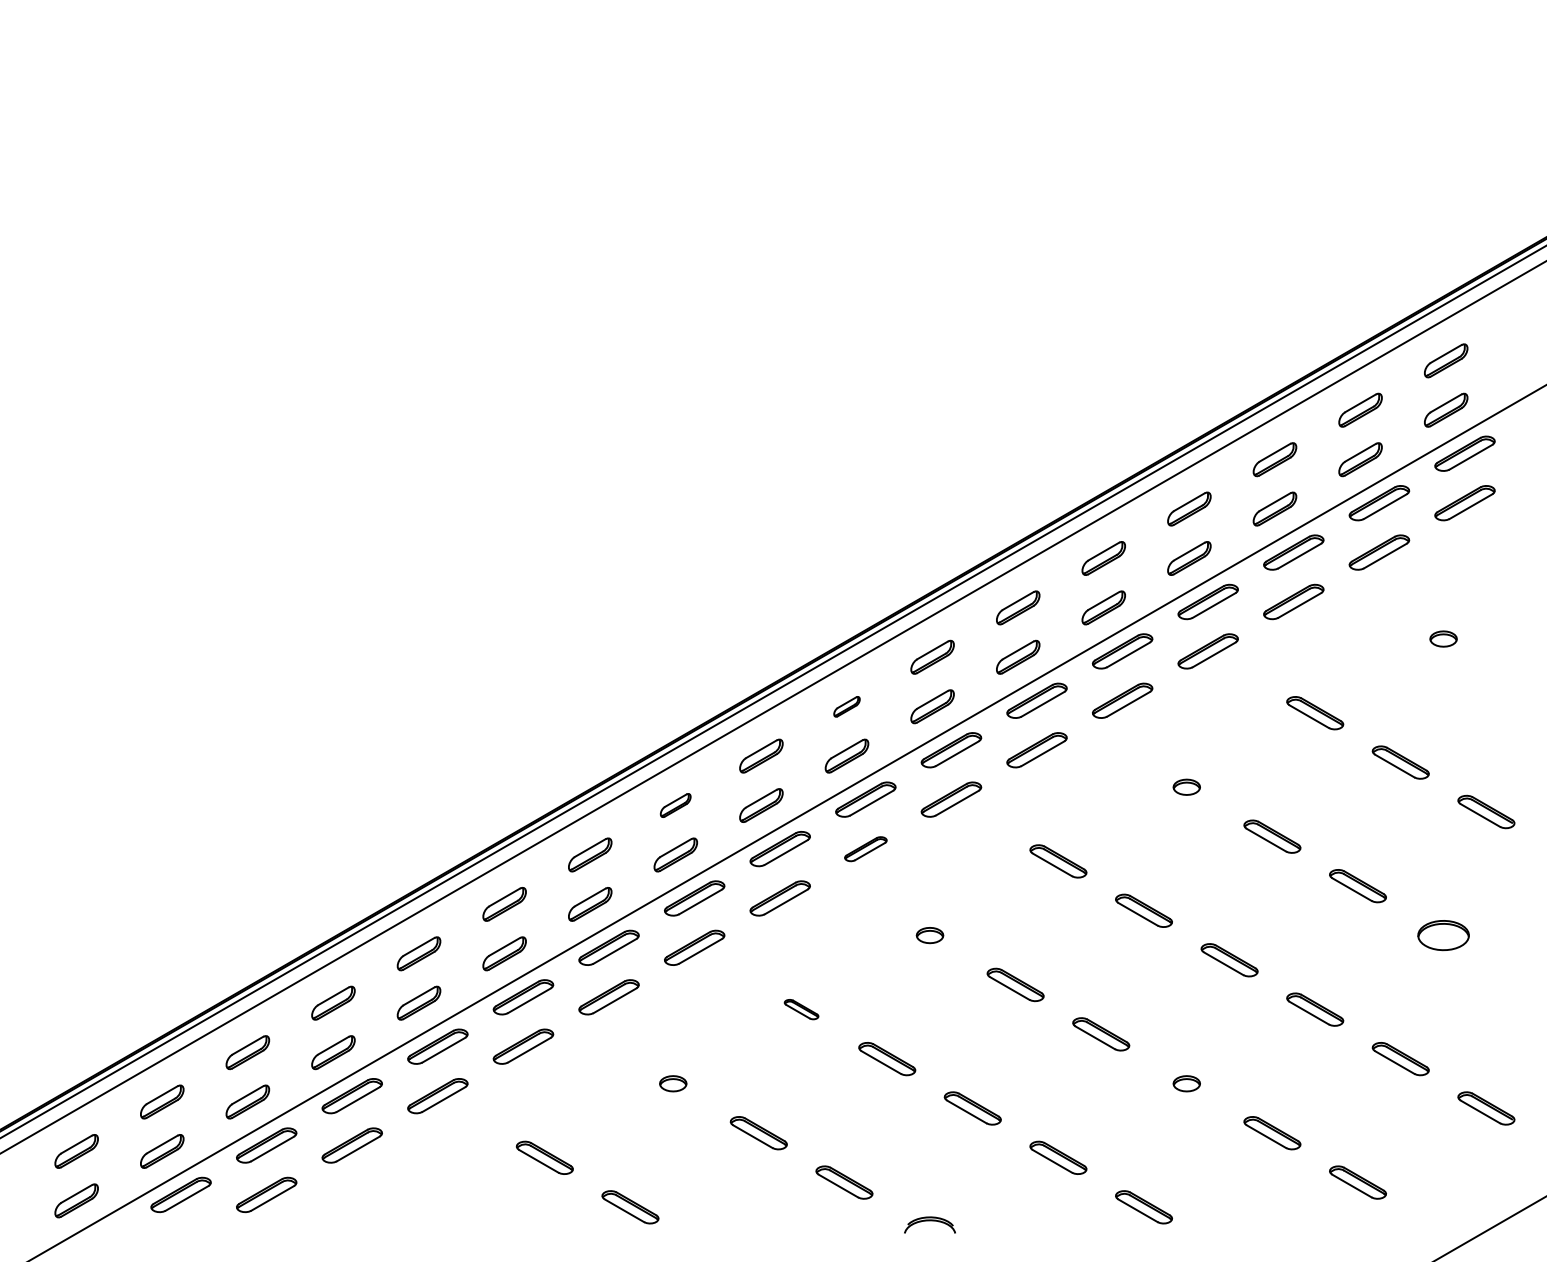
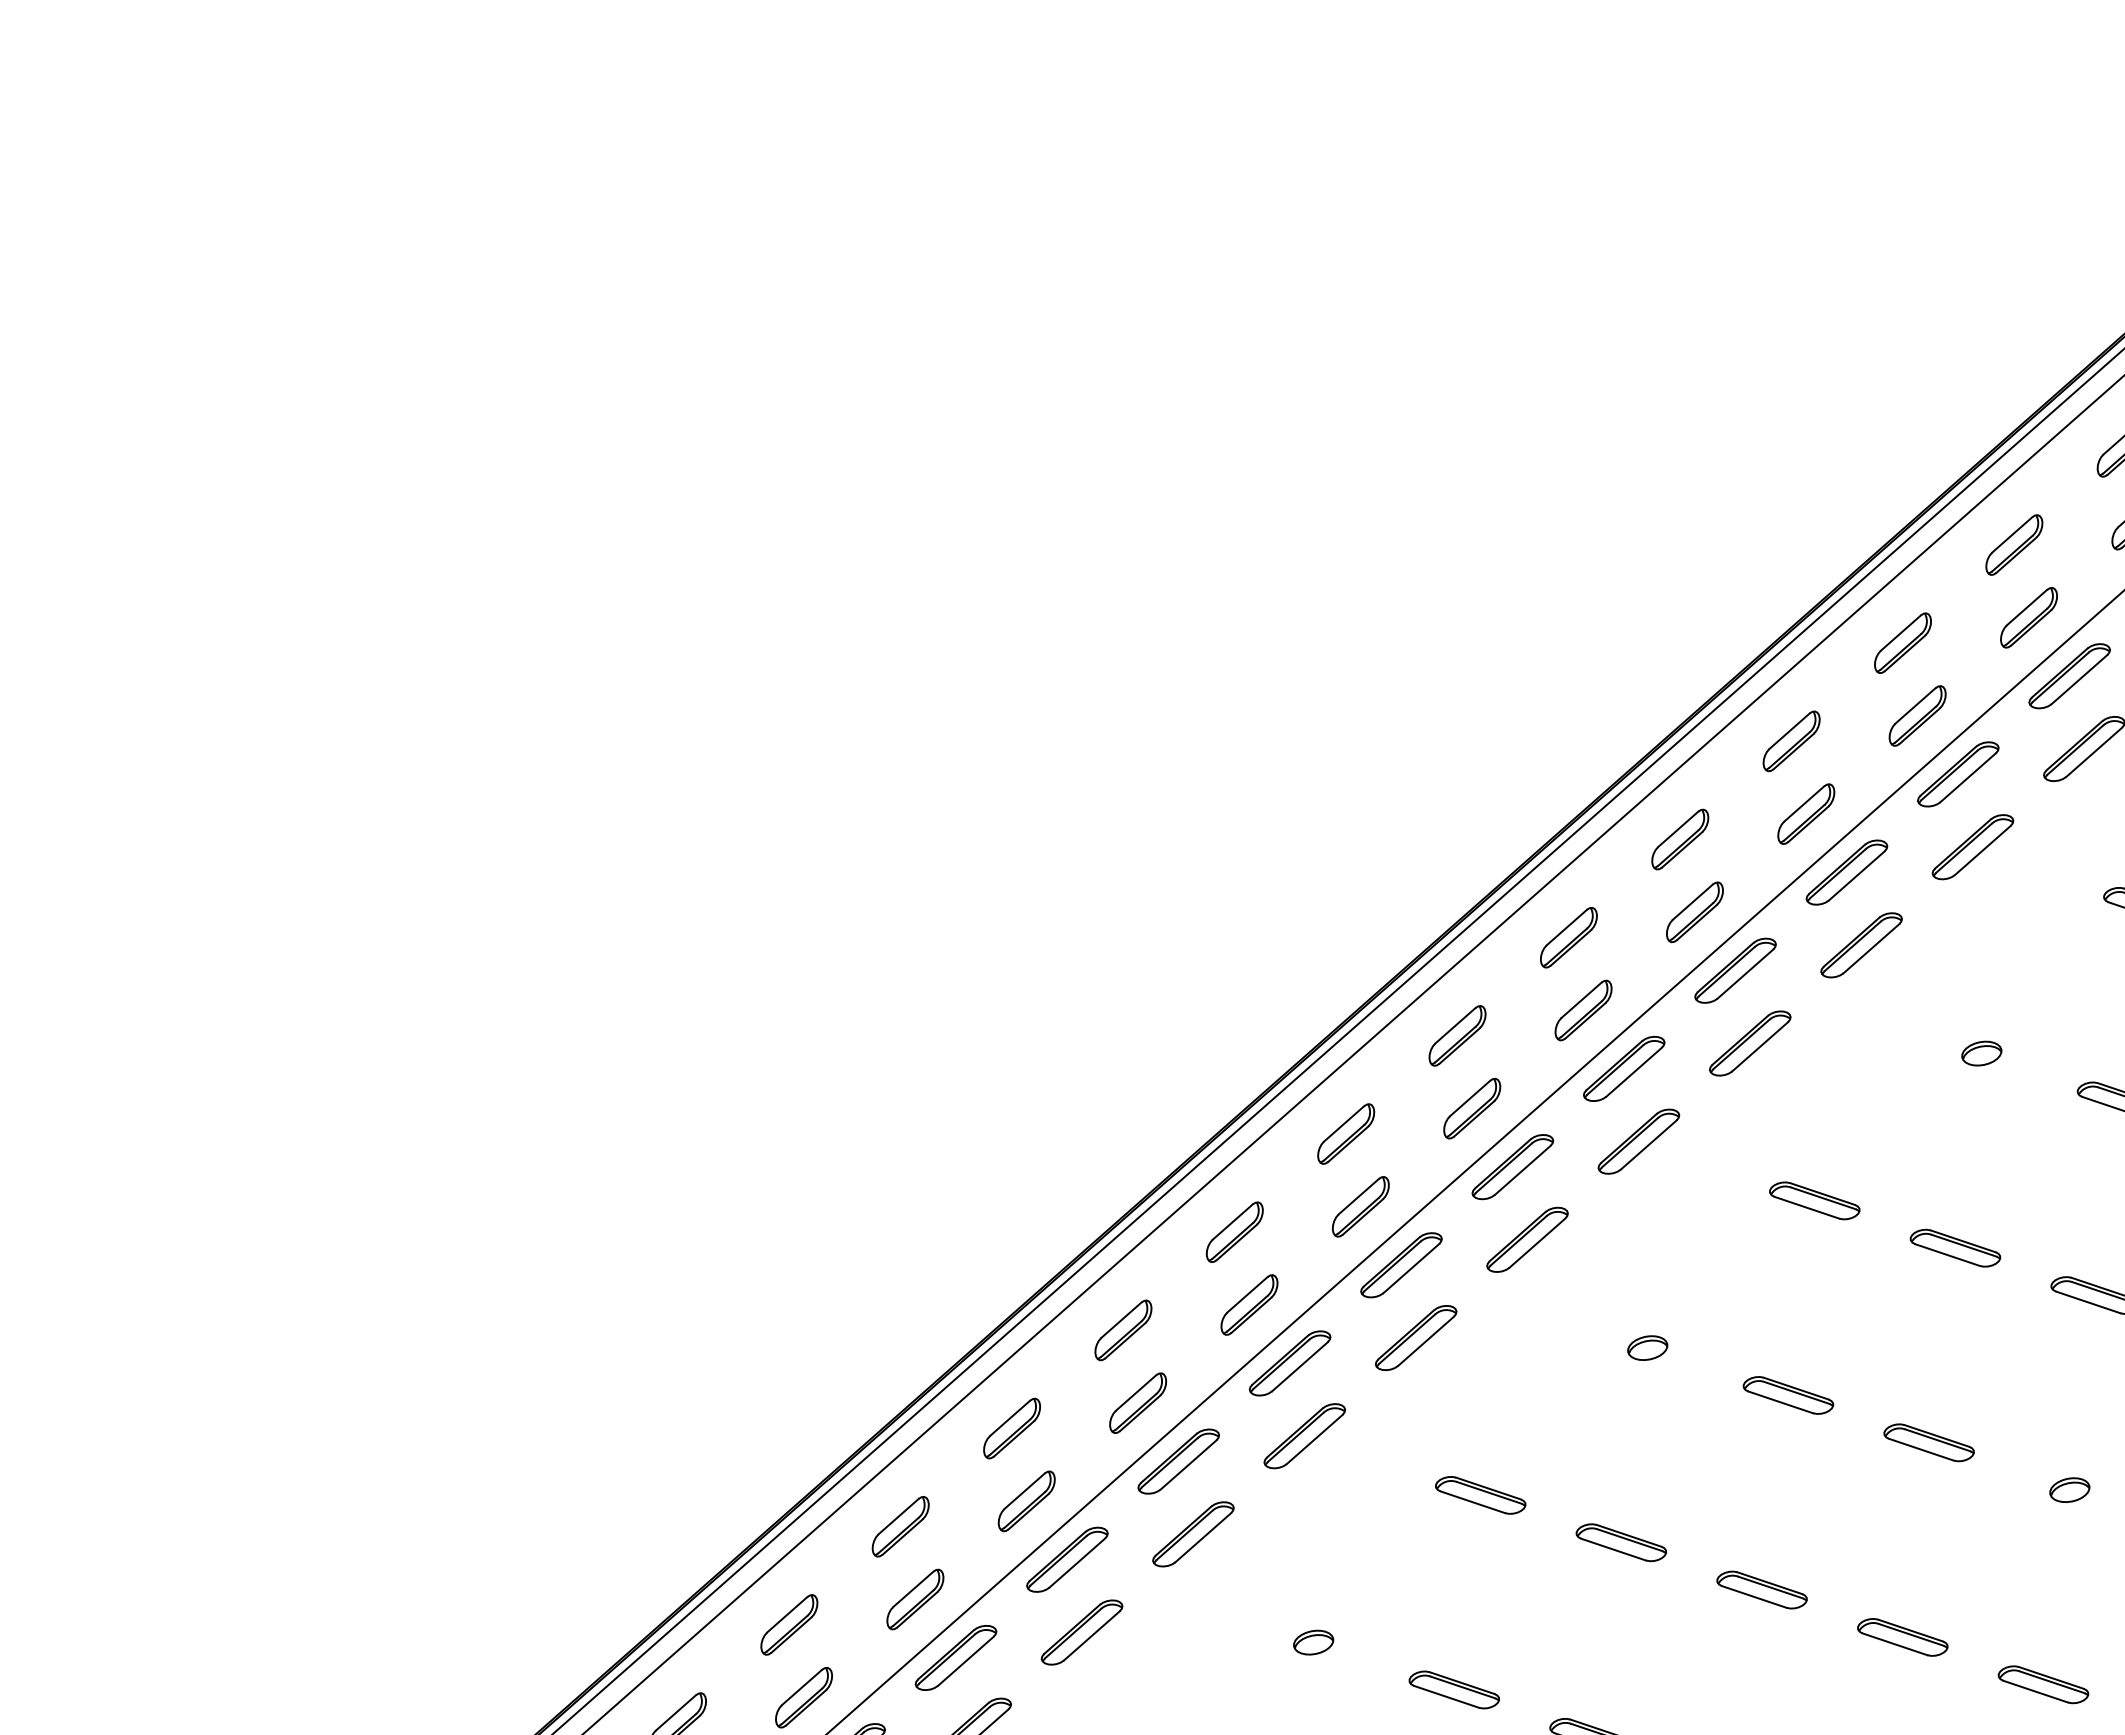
part: (846, 706) -> (1456, 1035), size x1.67
part: (675, 805) -> (1234, 1232), size x1.43
part: (865, 849) -> (1527, 1240), size x1.43
part: (801, 1009) -> (1480, 1495), size x1.67

